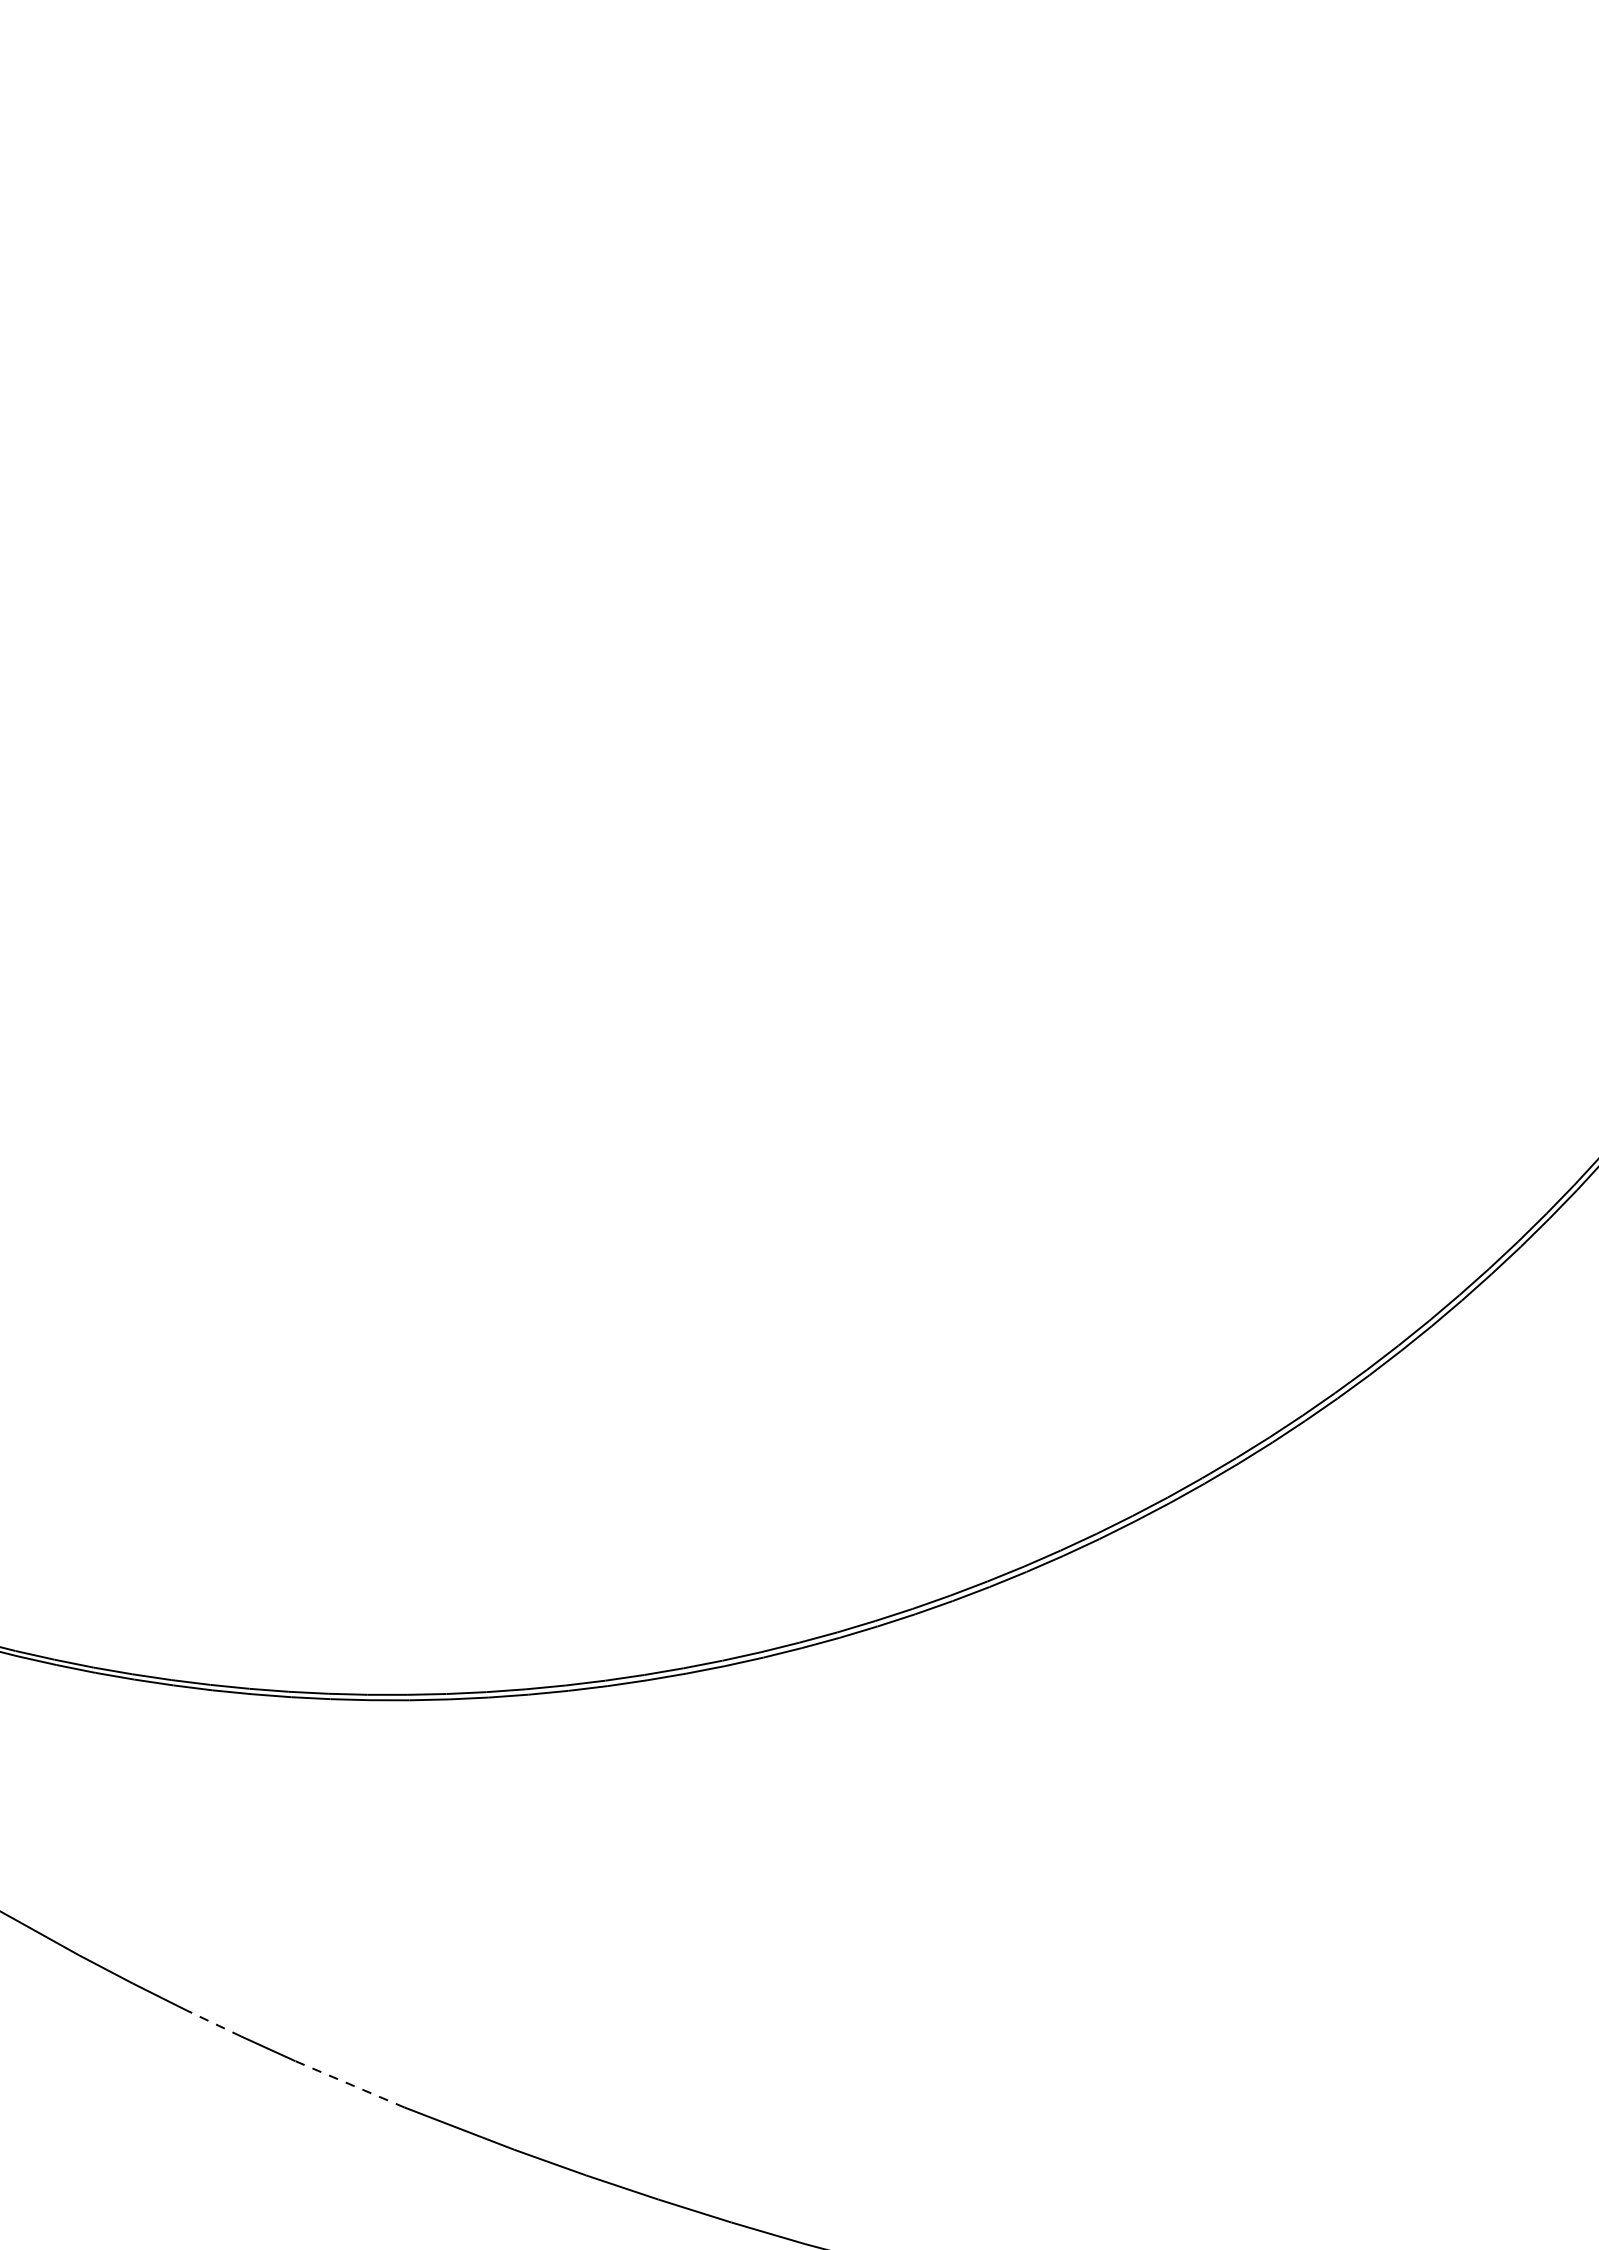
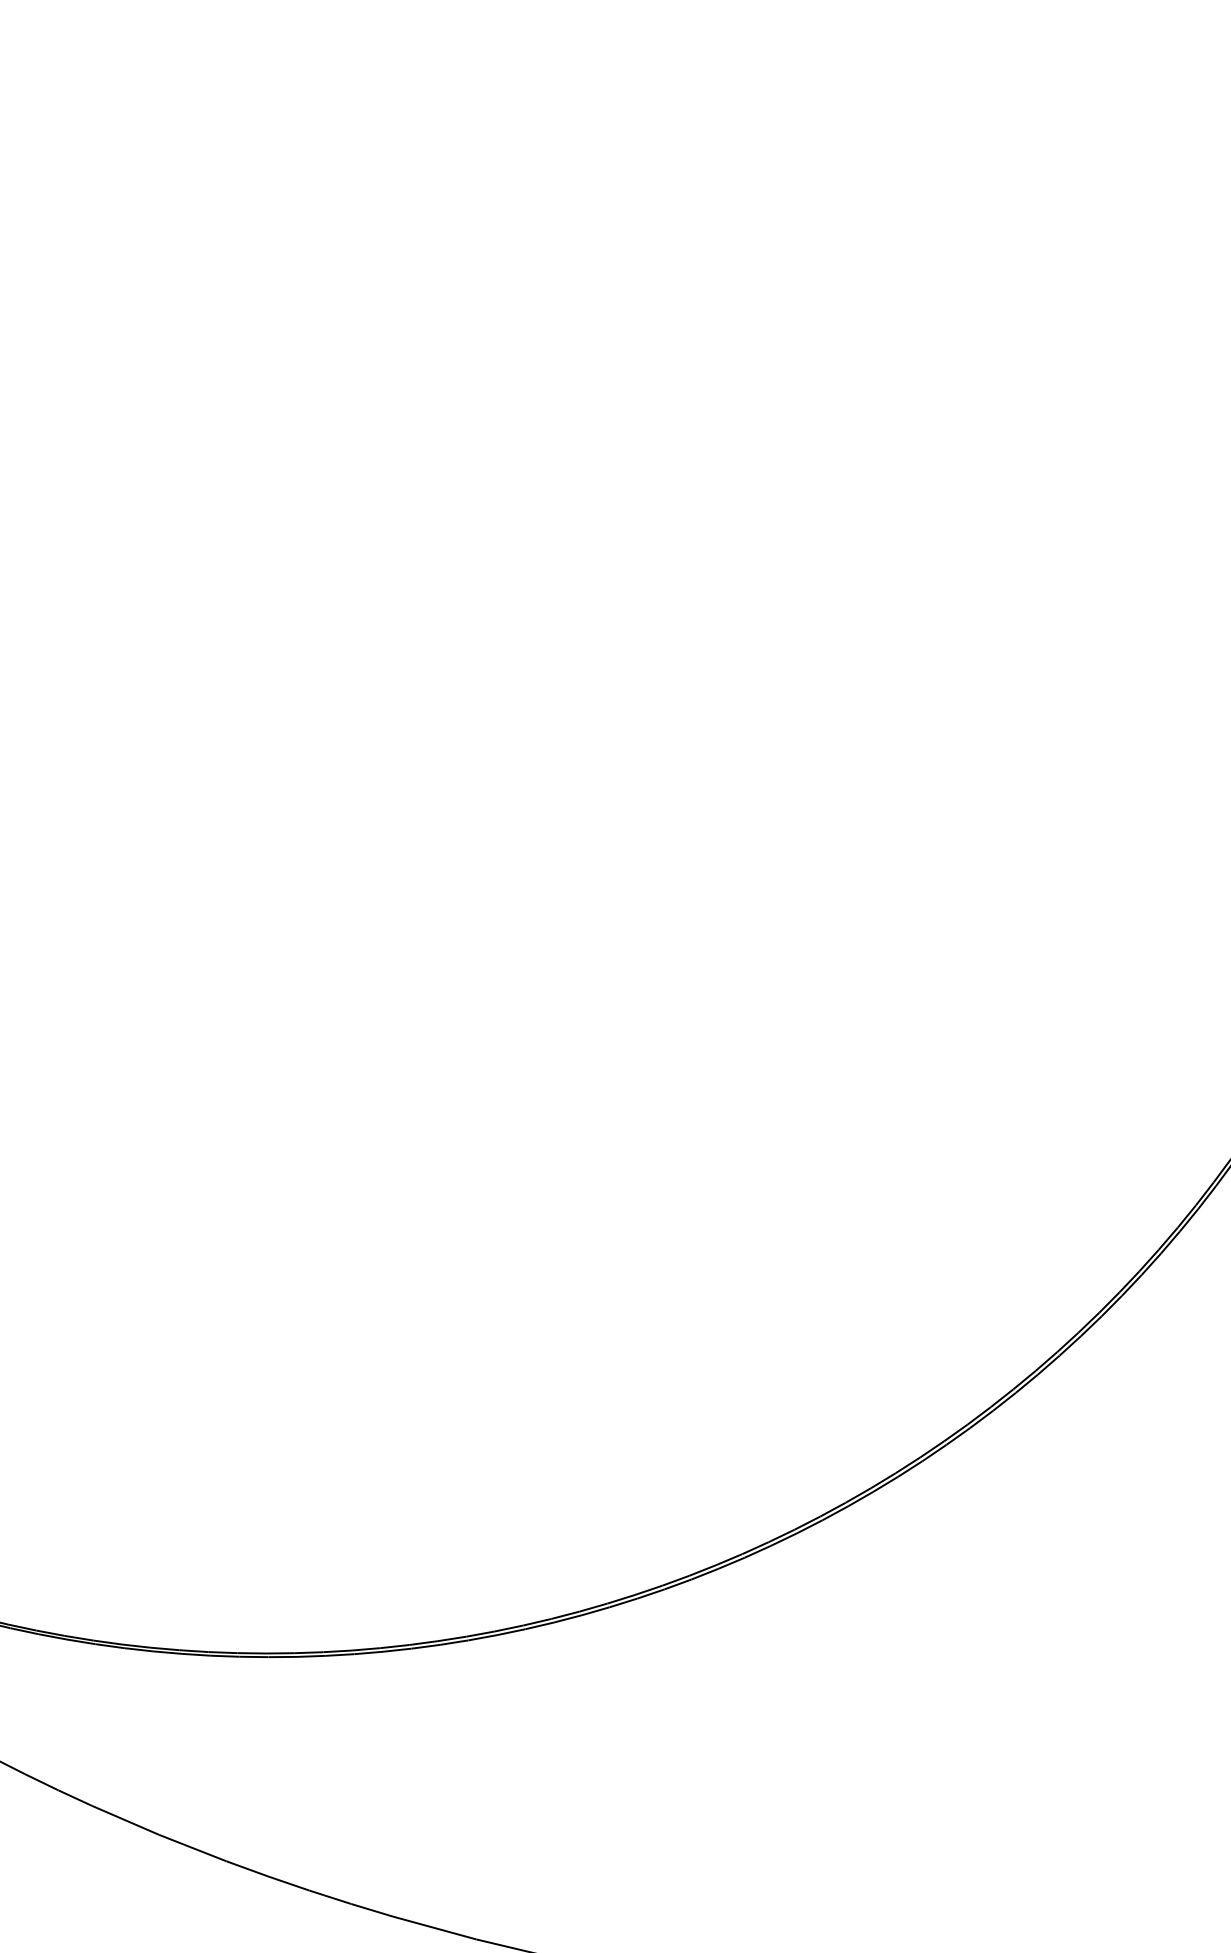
line: (213, 2023) -> (330, 1897), dashed -> solid
line: (349, 2083) -> (434, 1927), dashed -> solid

